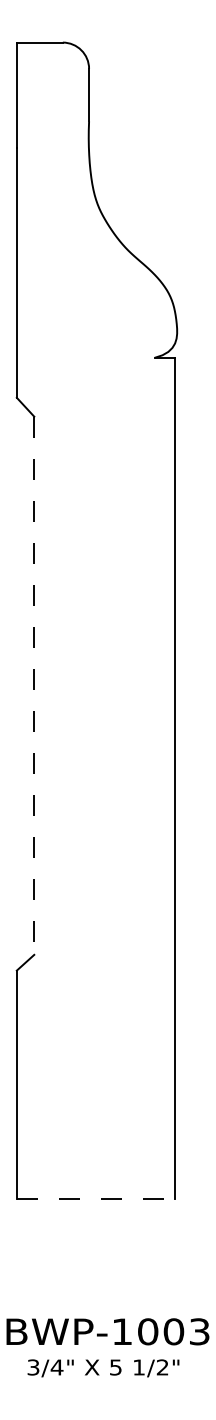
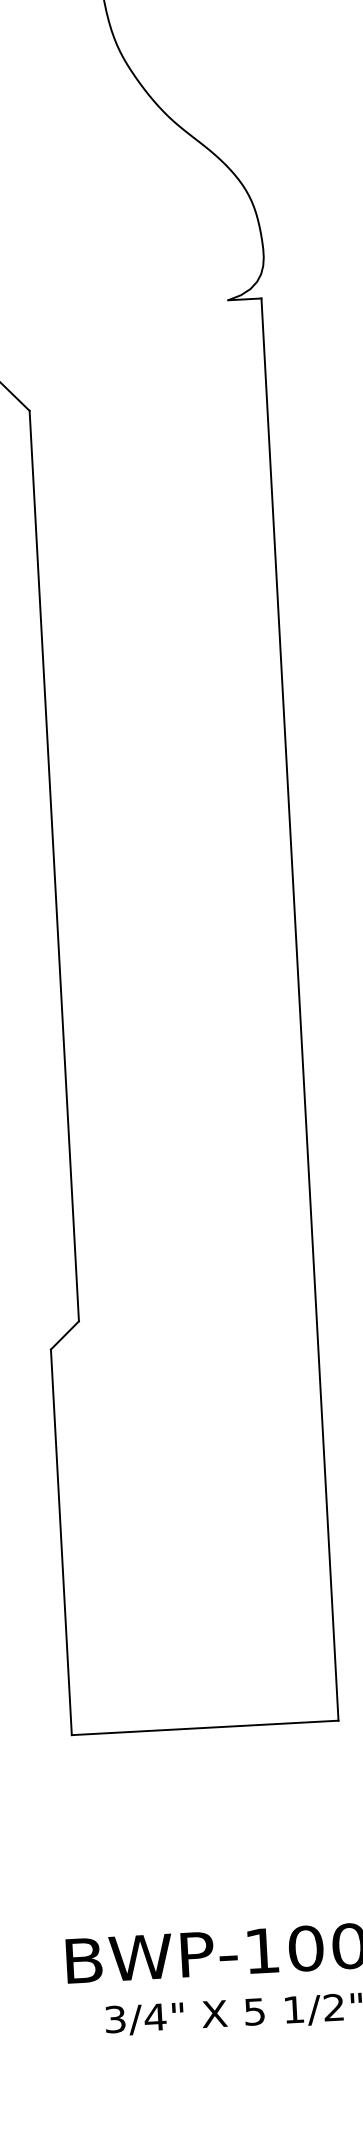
line: (34, 686) -> (54, 867), dashed -> solid
line: (95, 1198) -> (204, 1727), dashed -> solid

